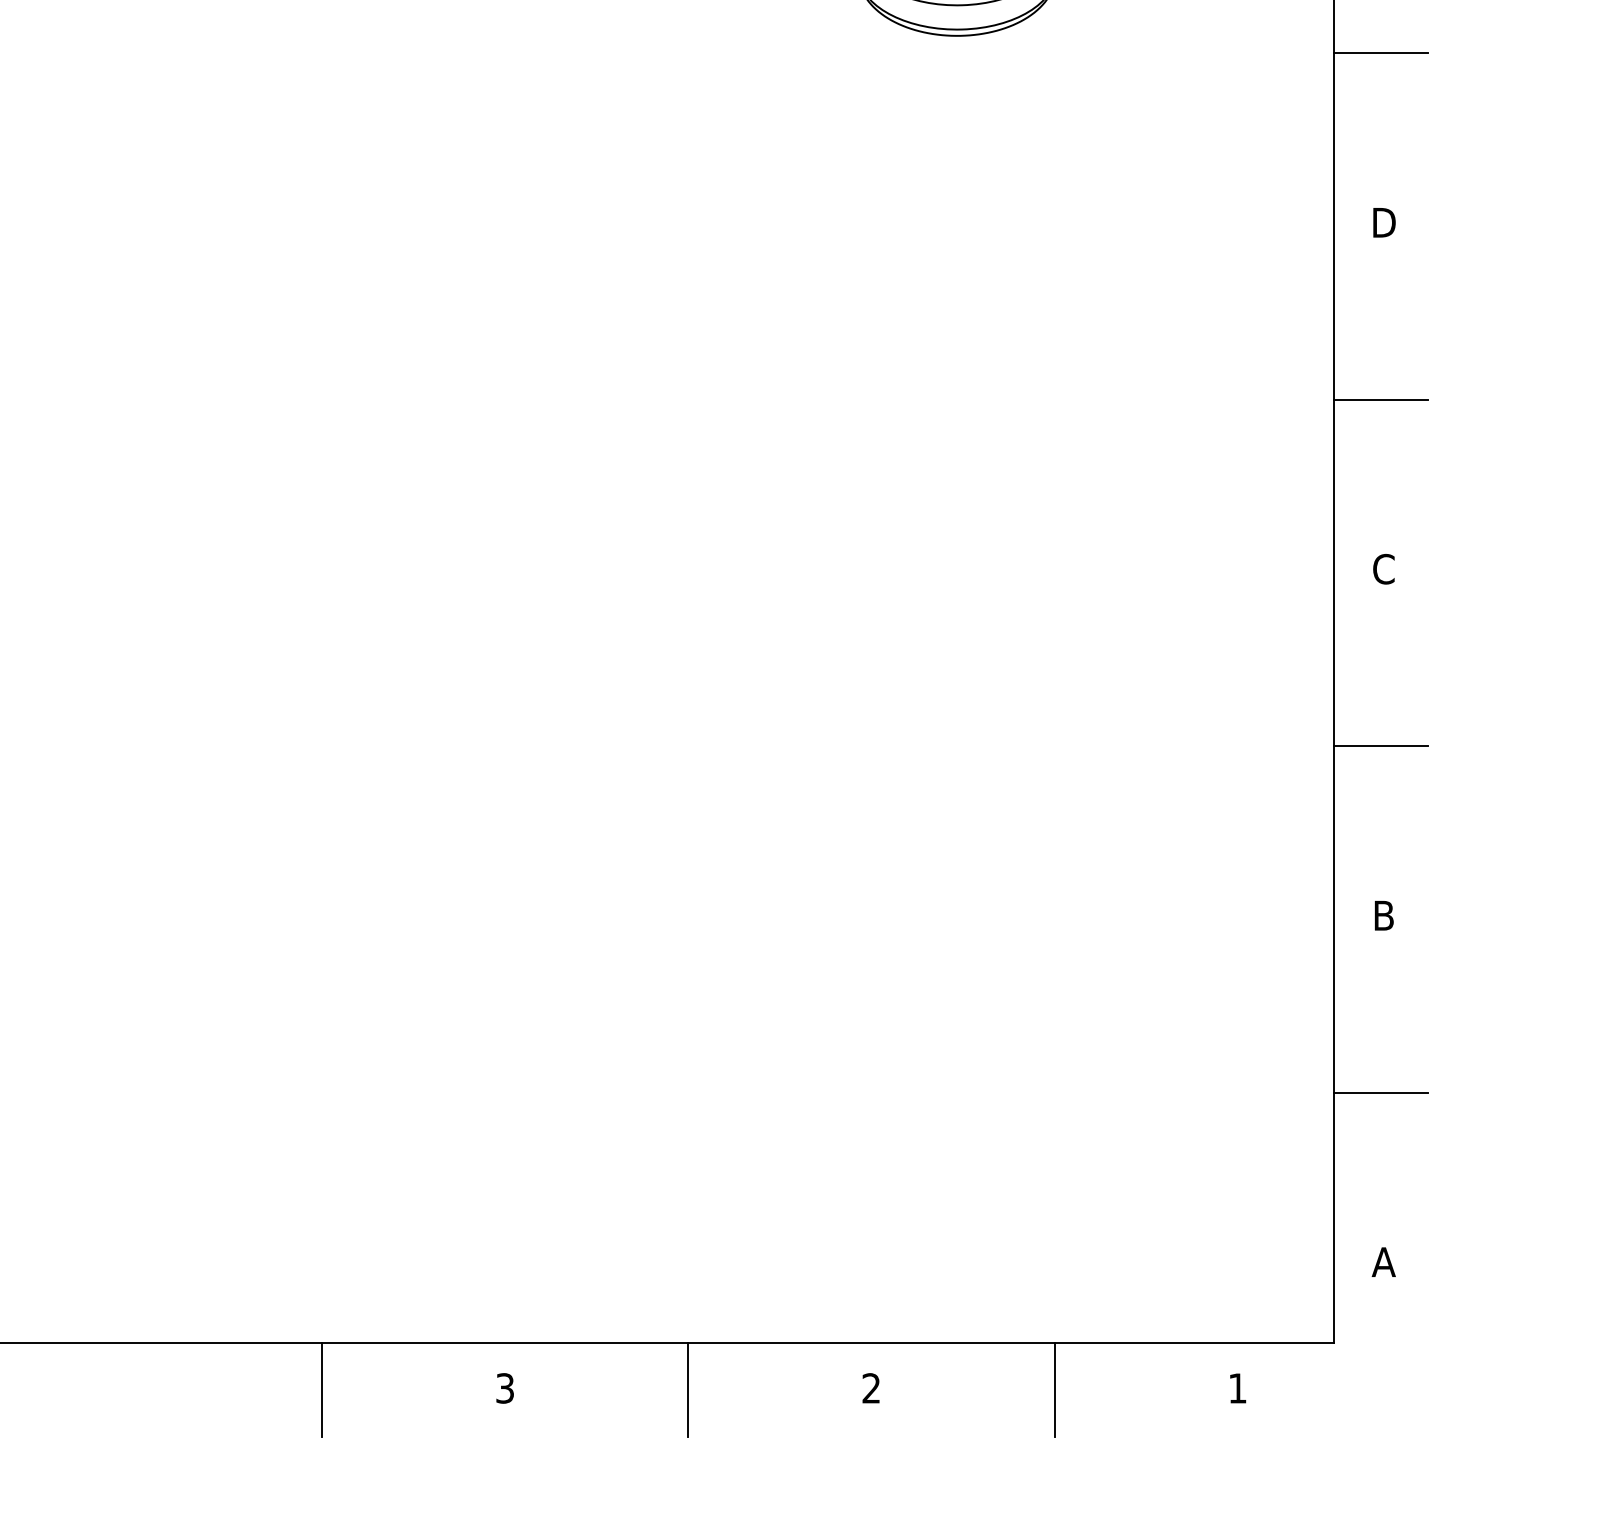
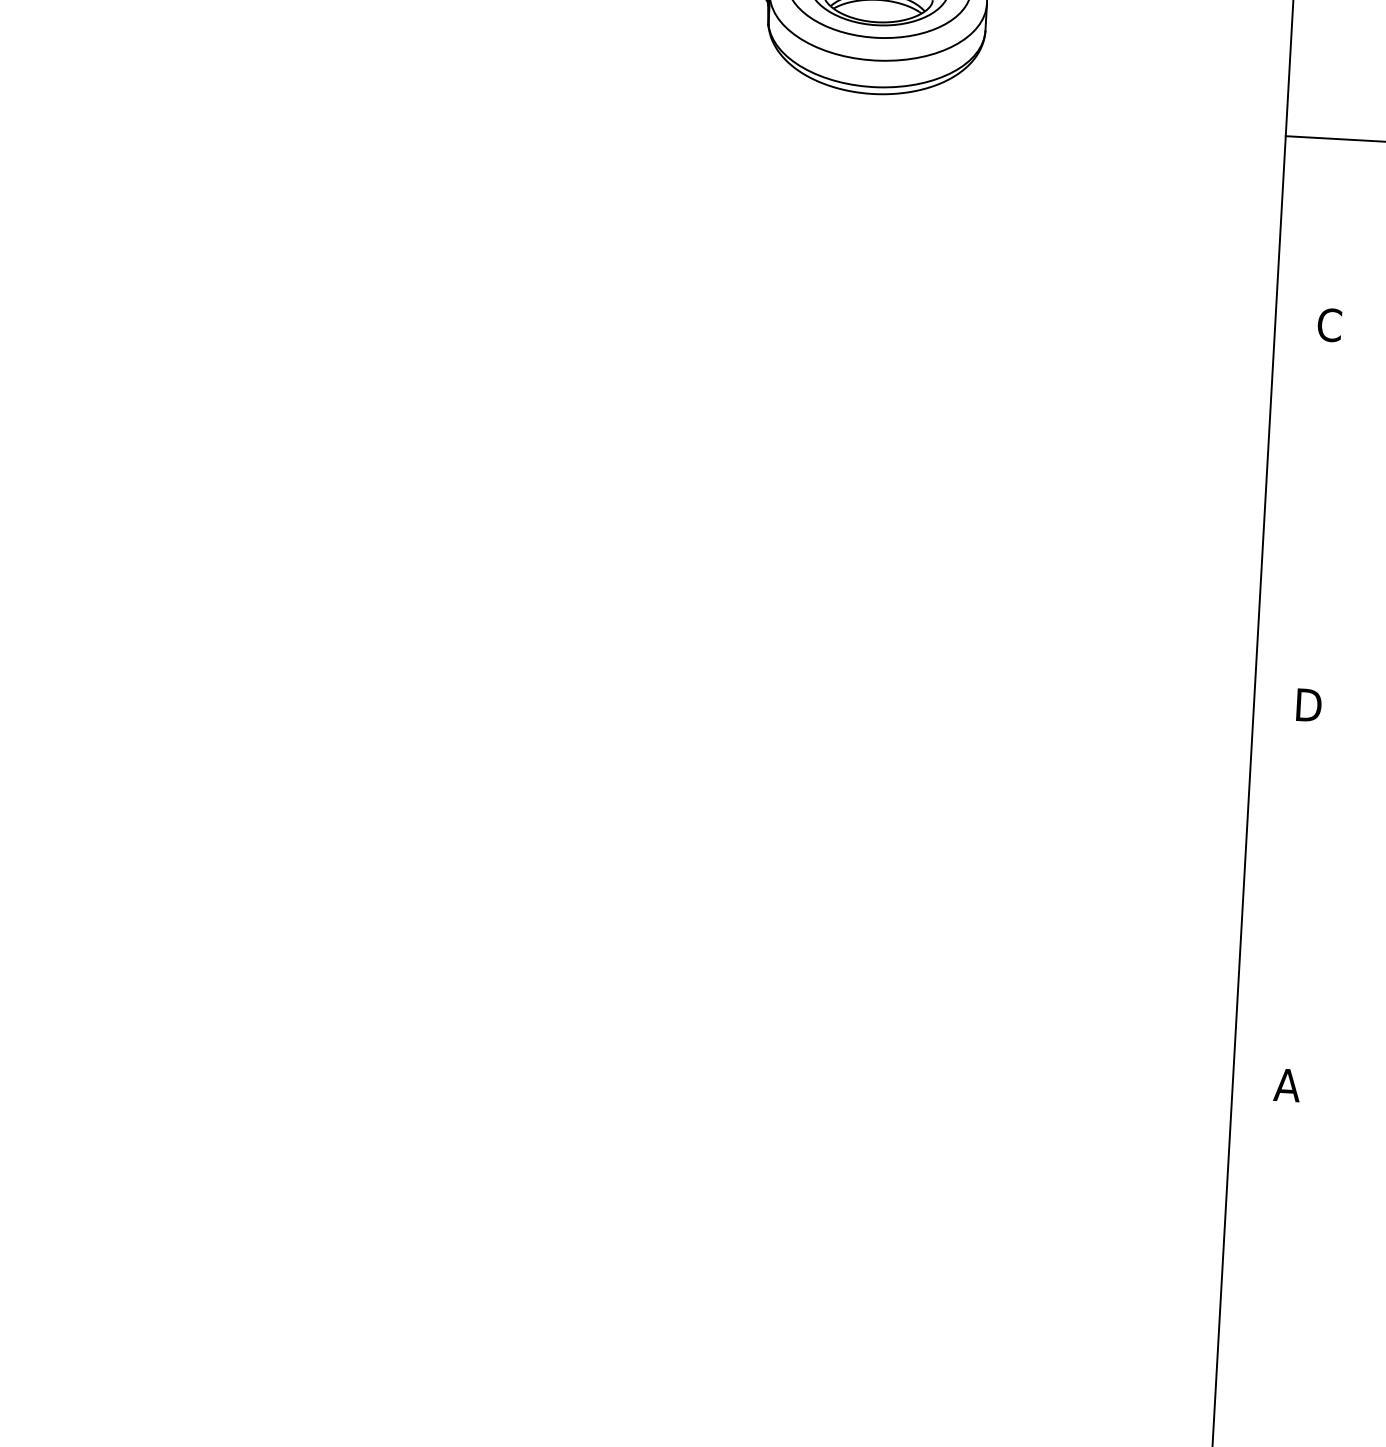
text: (1384, 222) -> (1330, 324), D -> C
line: (1381, 399) -> (1316, 518), removed
text: (1384, 568) -> (1309, 704), C -> D
line: (1381, 746) -> (1294, 899), removed
text: (1383, 915) -> (1286, 1085), B -> A
line: (1381, 1092) -> (1273, 1279), removed

